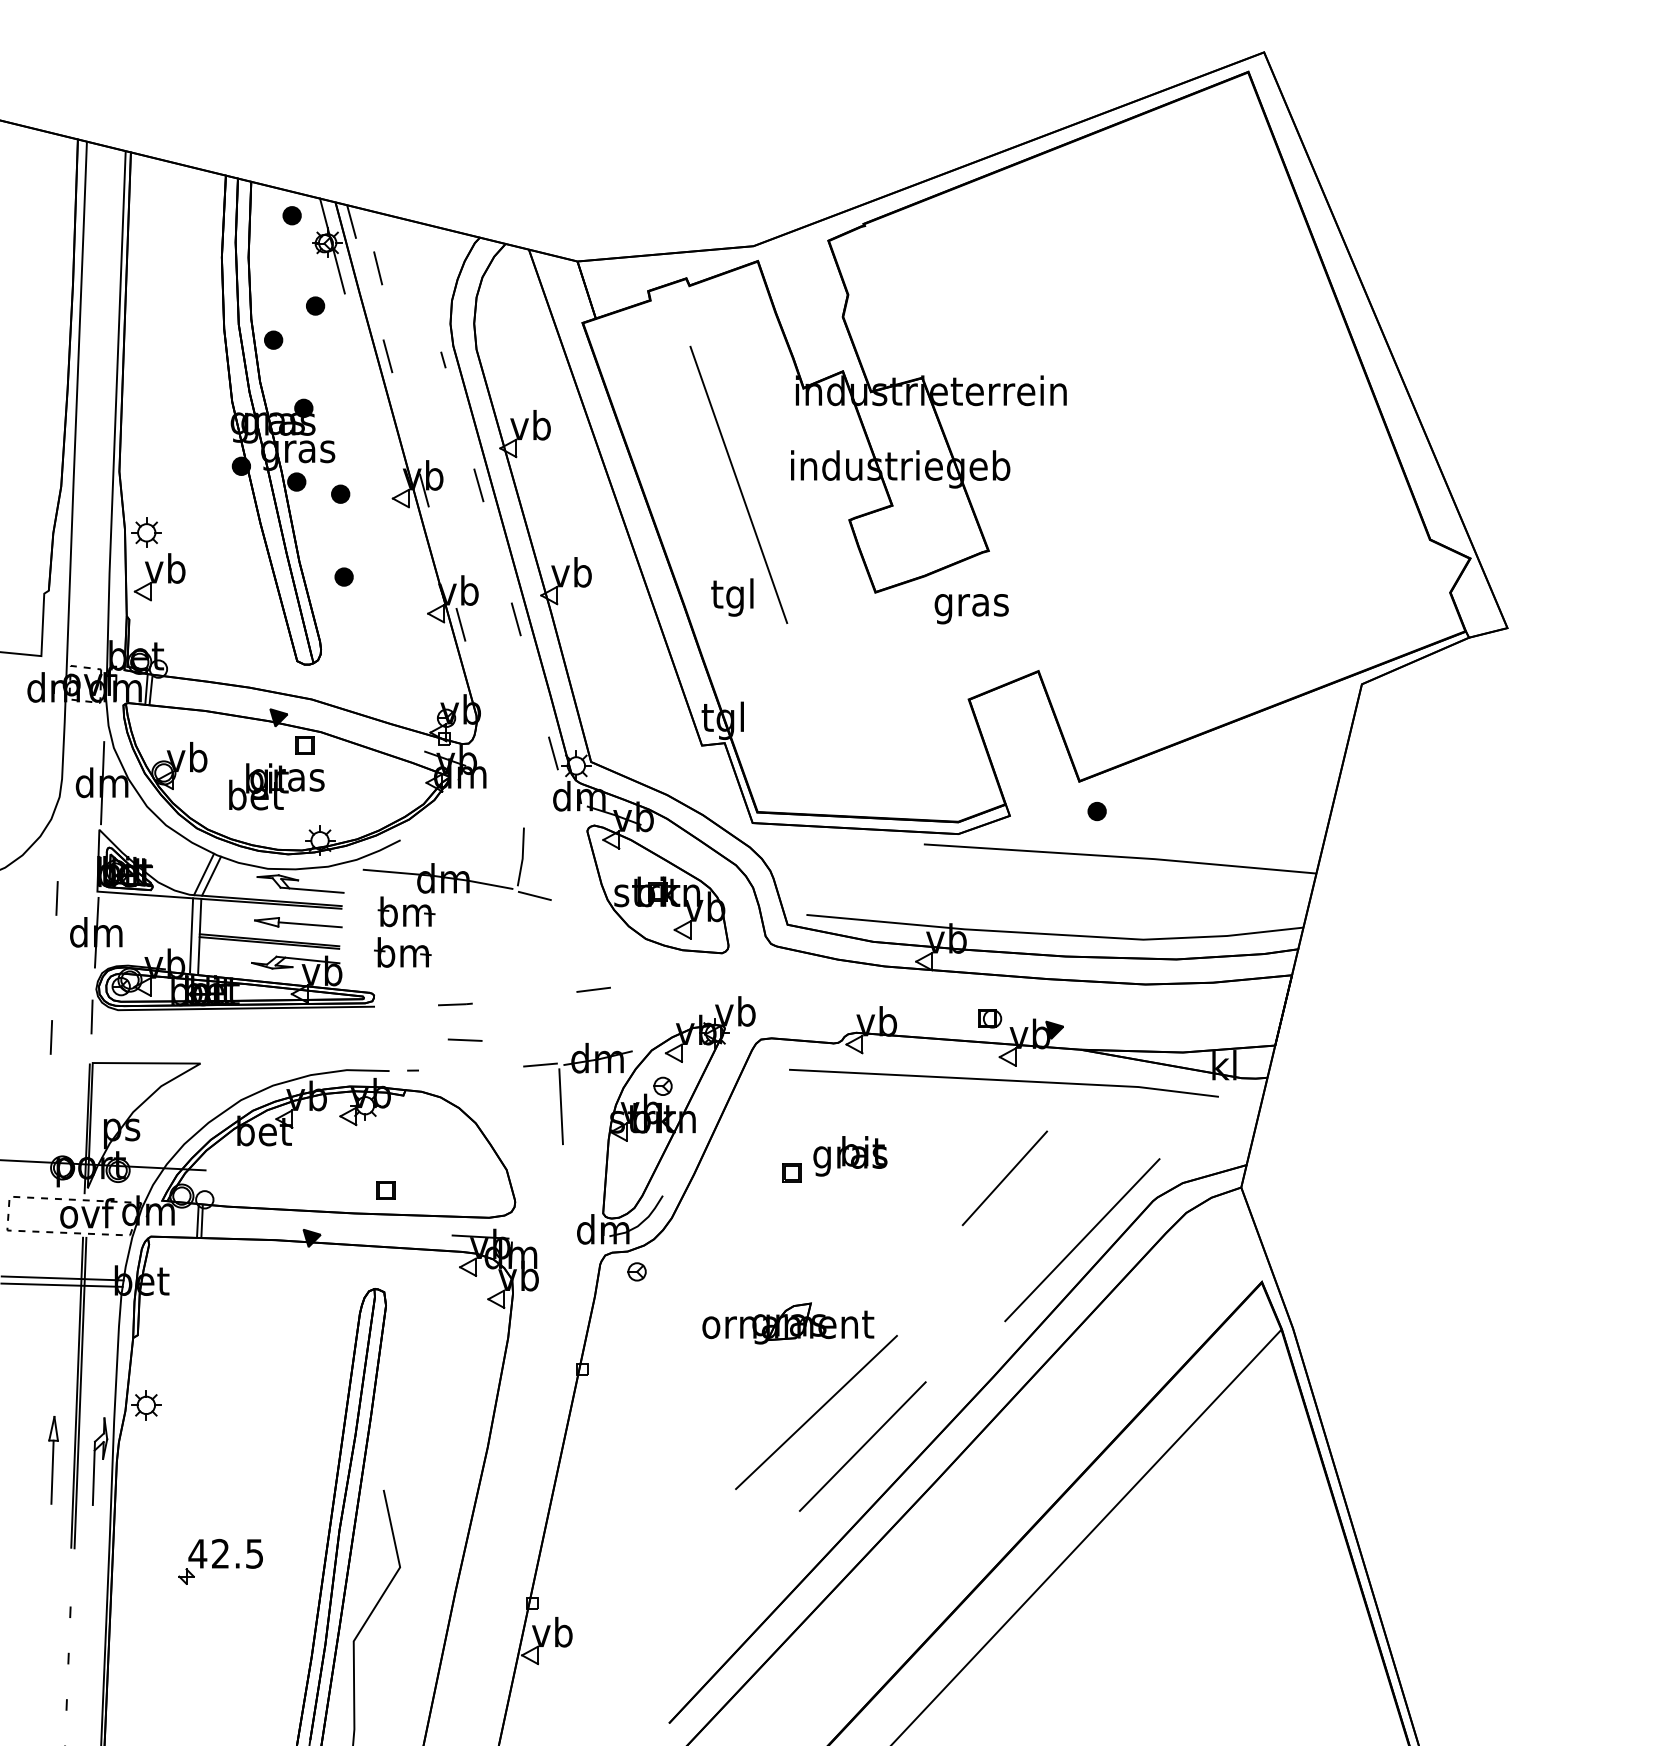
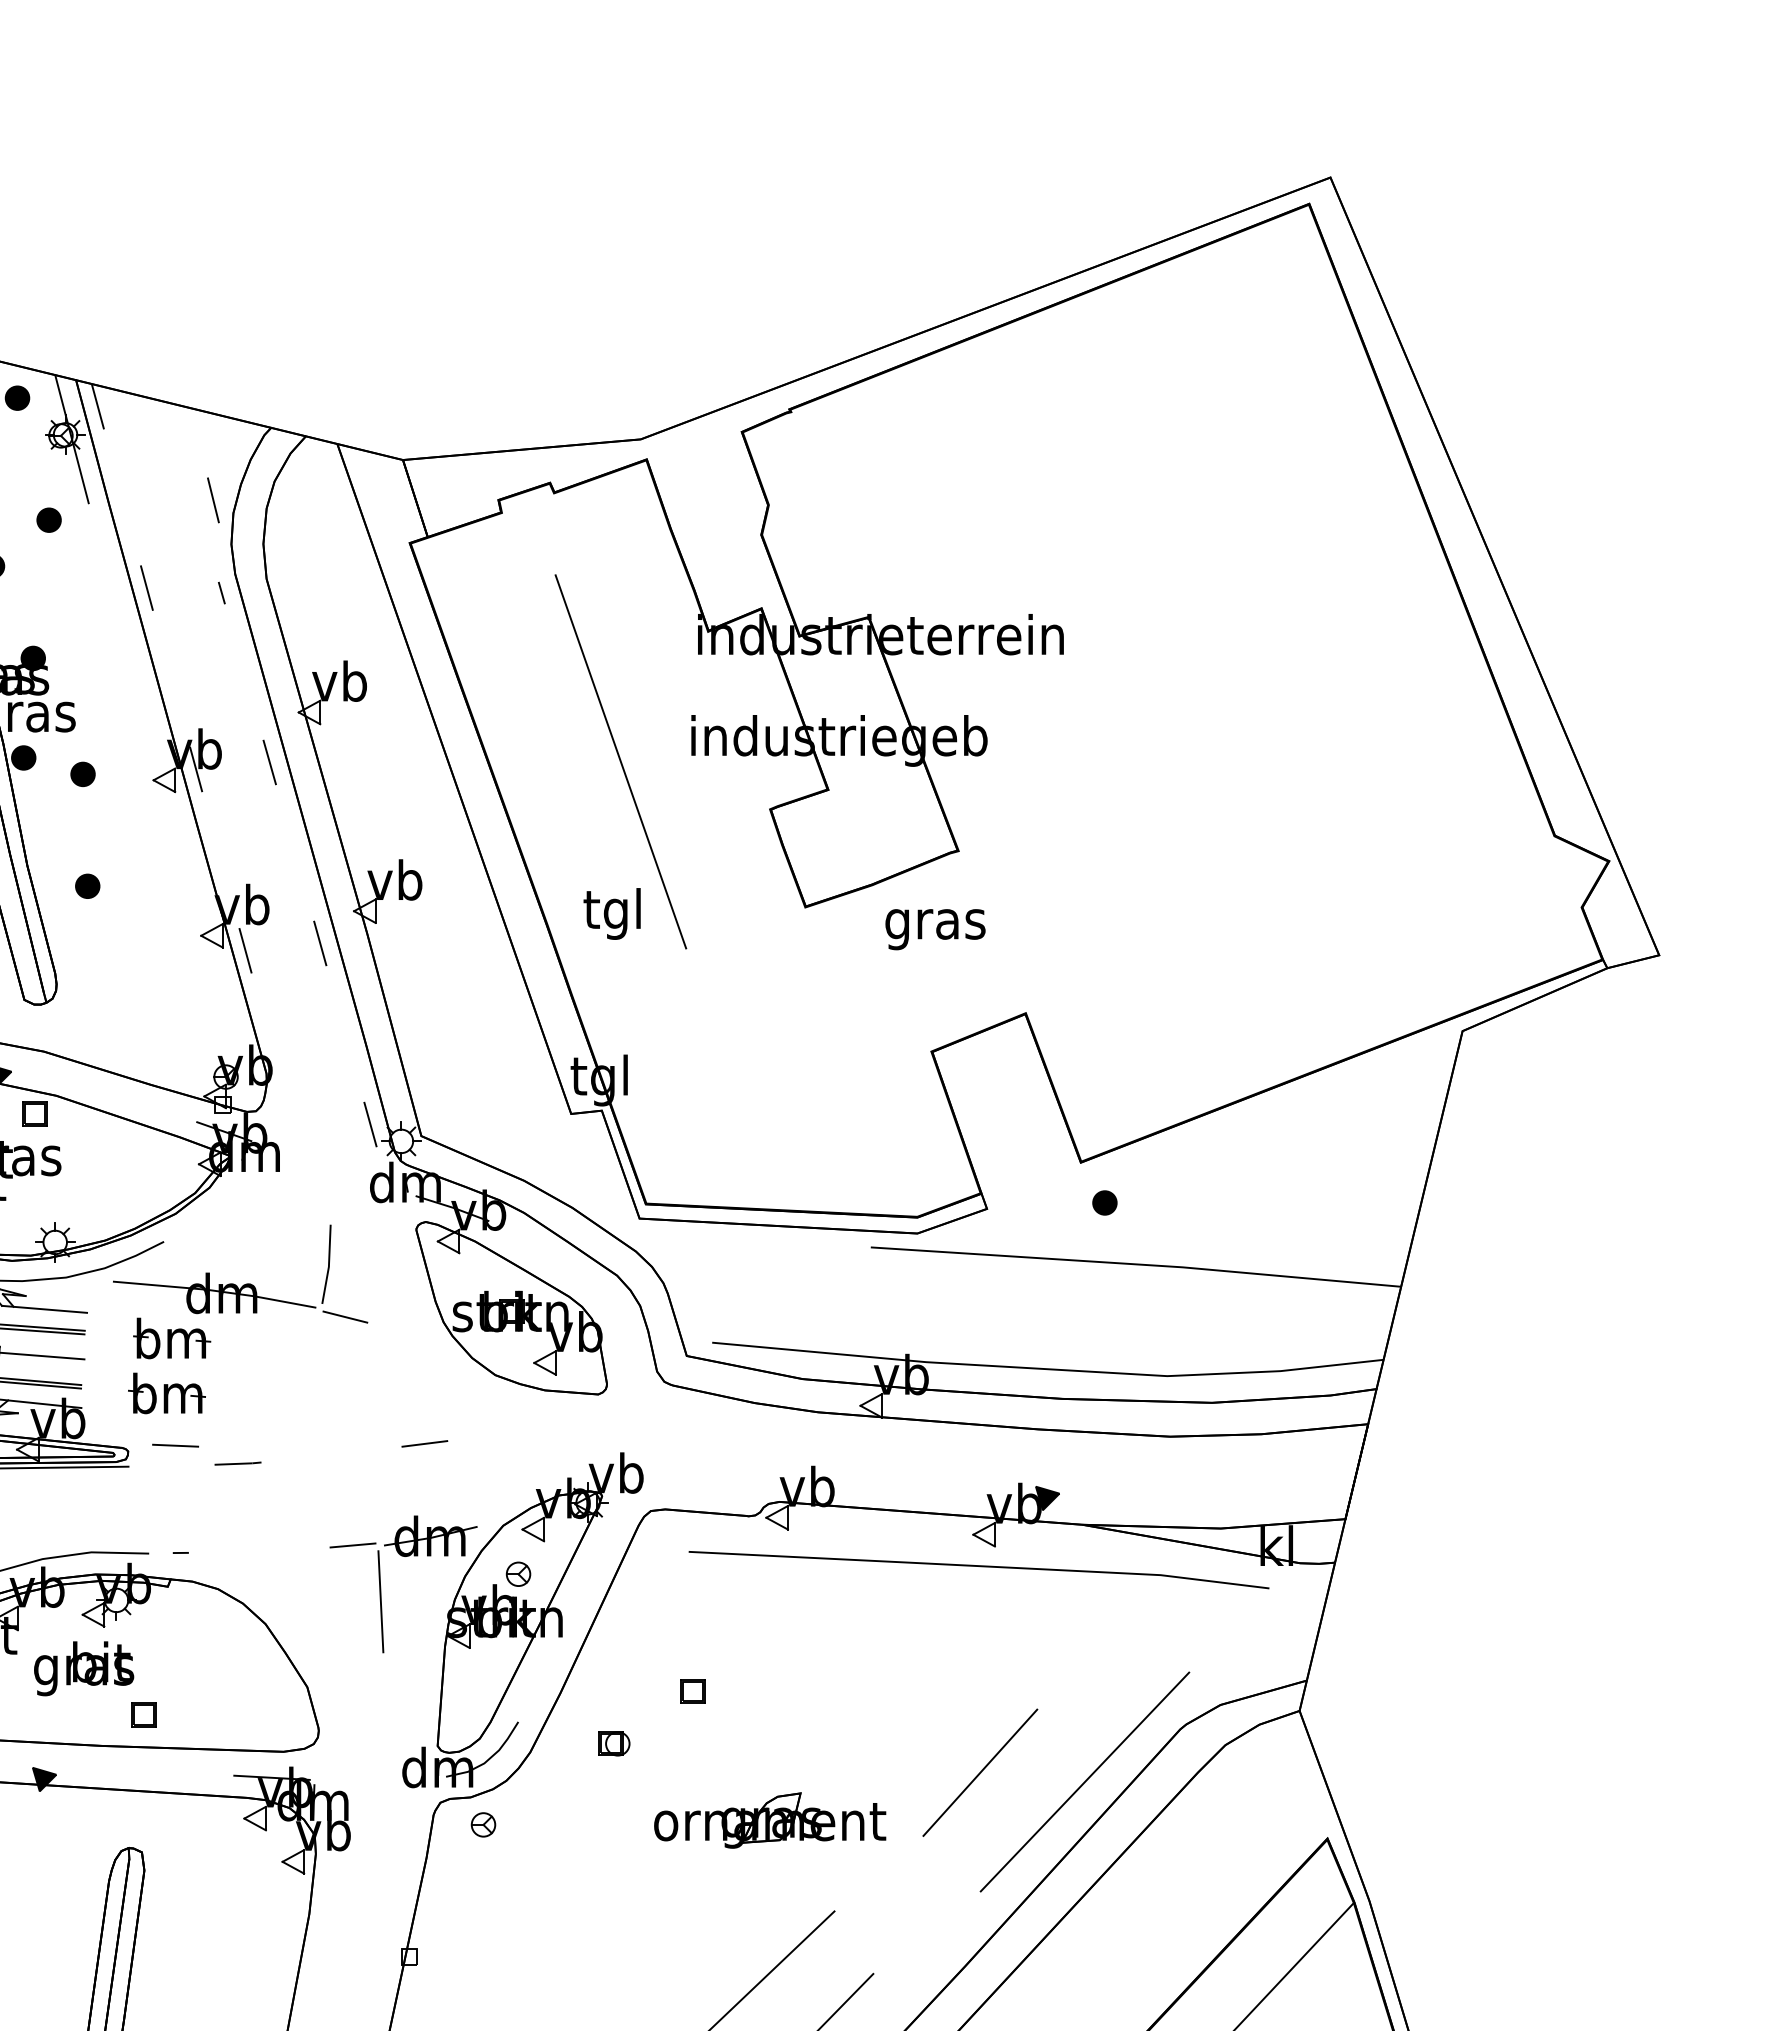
line: (378, 268) -> (213, 500), moved
part: (990, 1018) -> (615, 1743), moved
line: (464, 1039) -> (174, 1444), moved
text: (850, 1156) -> (84, 1669), moved
line: (1004, 1178) -> (979, 1773), moved
part: (788, 1323) -> (770, 1820), moved

